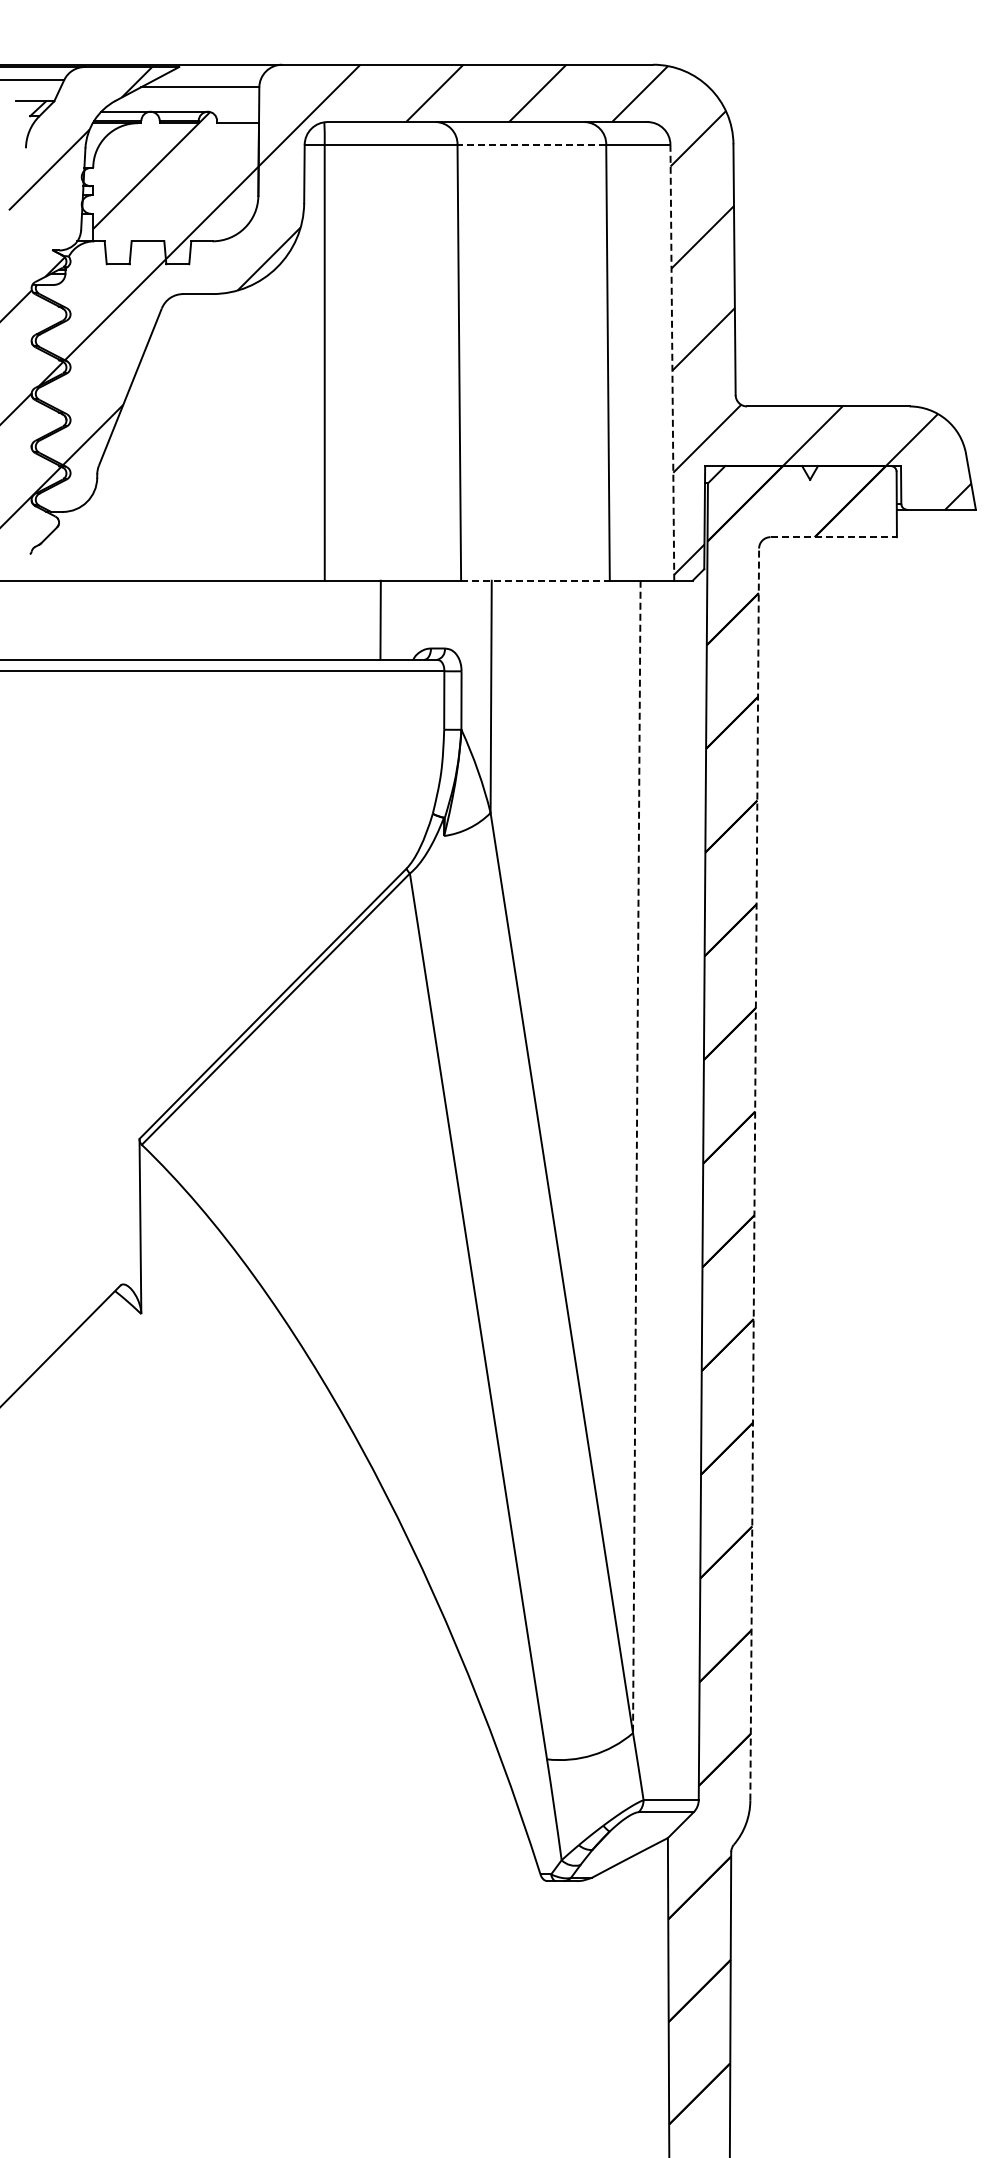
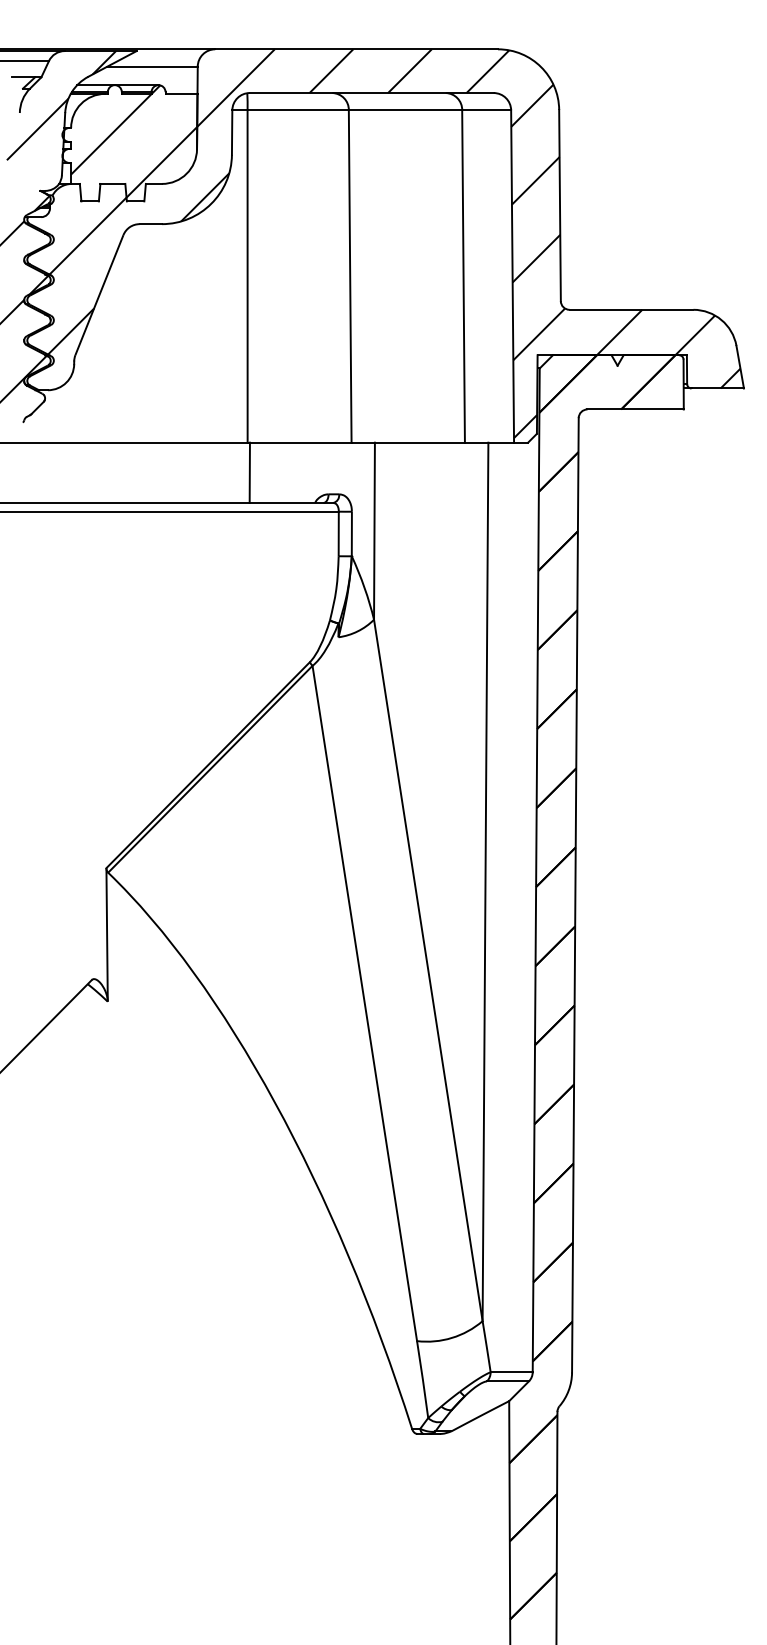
line: (531, 144) -> (405, 110), dashed -> solid
line: (672, 362) -> (512, 276), dashed -> solid
line: (834, 537) -> (636, 409), dashed -> solid
line: (535, 580) -> (408, 442), dashed -> solid
line: (380, 619) -> (249, 472), moved
line: (636, 1157) -> (485, 882), dashed -> solid
line: (754, 1174) -> (575, 895), dashed -> solid

